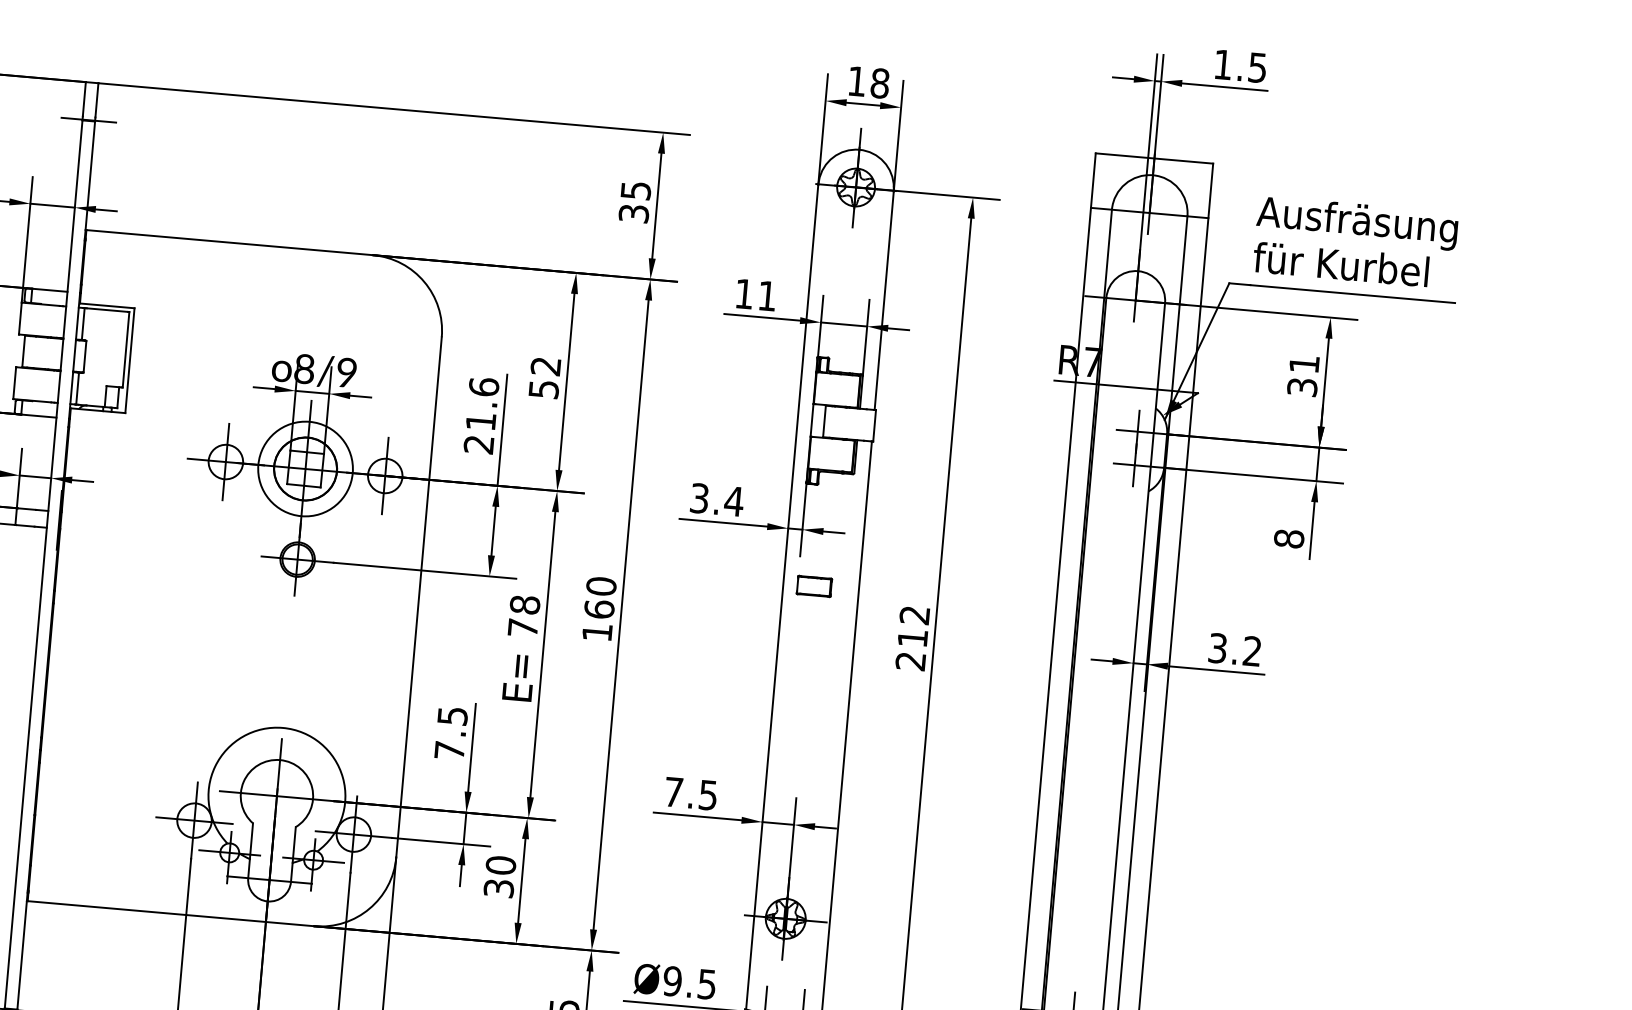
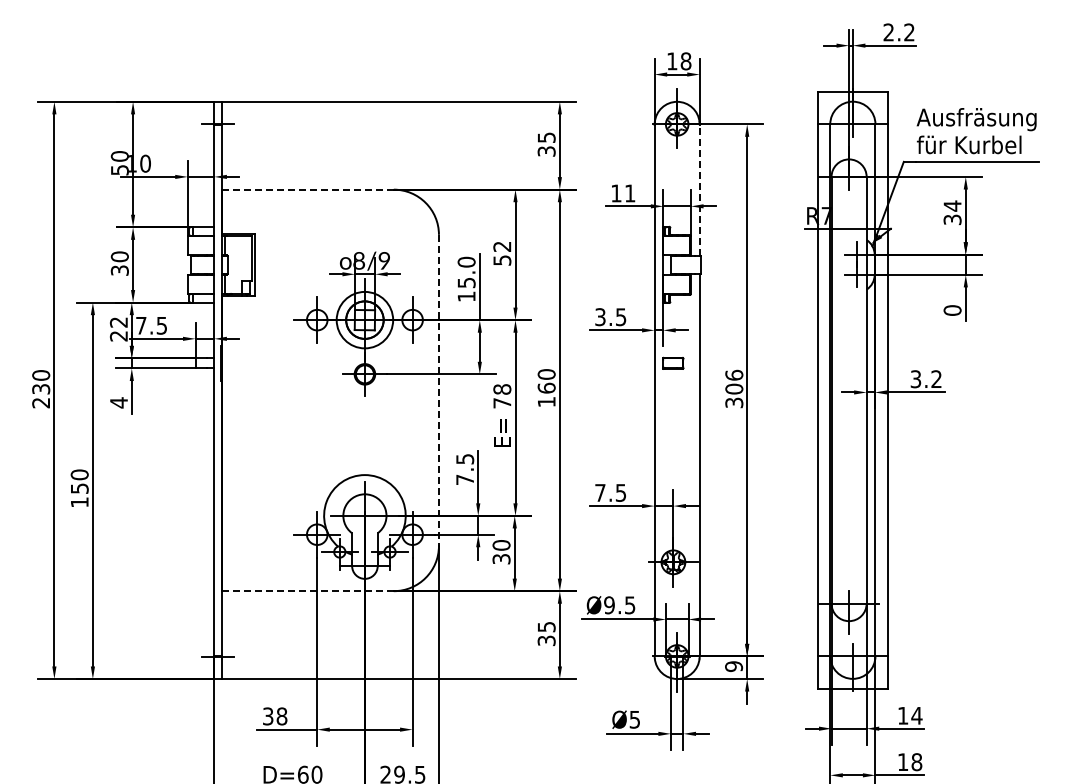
text: (1239, 66) -> (898, 32), 1.5 -> 2.2
line: (230, 242) -> (308, 189), solid -> dashed
line: (883, 299) -> (699, 189), solid -> dashed
text: (1304, 363) -> (952, 205), 31 -> 34
text: (481, 414) -> (466, 278), 21.6 -> 15.0
text: (733, 501) -> (620, 317), 3.4 -> 3.5
text: (1288, 538) -> (952, 310), 8 -> 0
line: (418, 597) -> (438, 390), solid -> dashed
text: (913, 637) -> (734, 388), 212 -> 306
line: (171, 914) -> (308, 591), solid -> dashed

